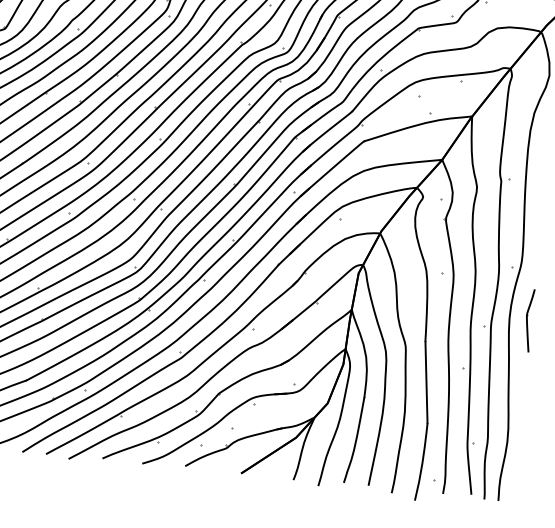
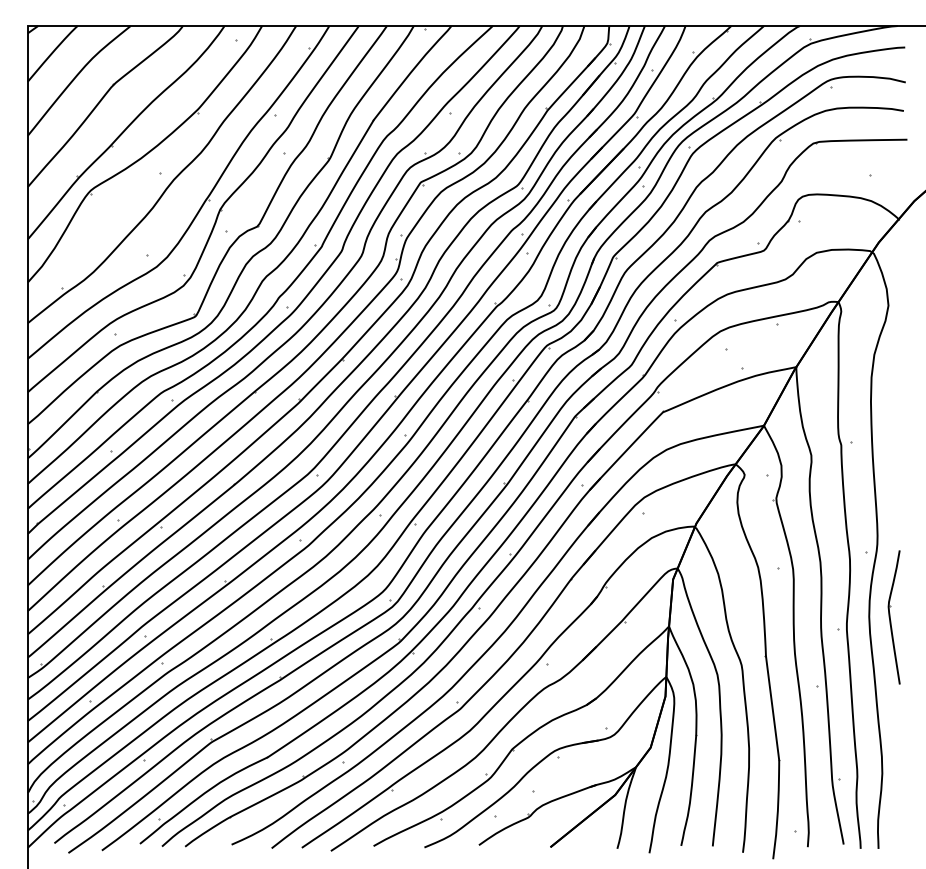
part: (528, 320) -> (893, 617), size x1.67

